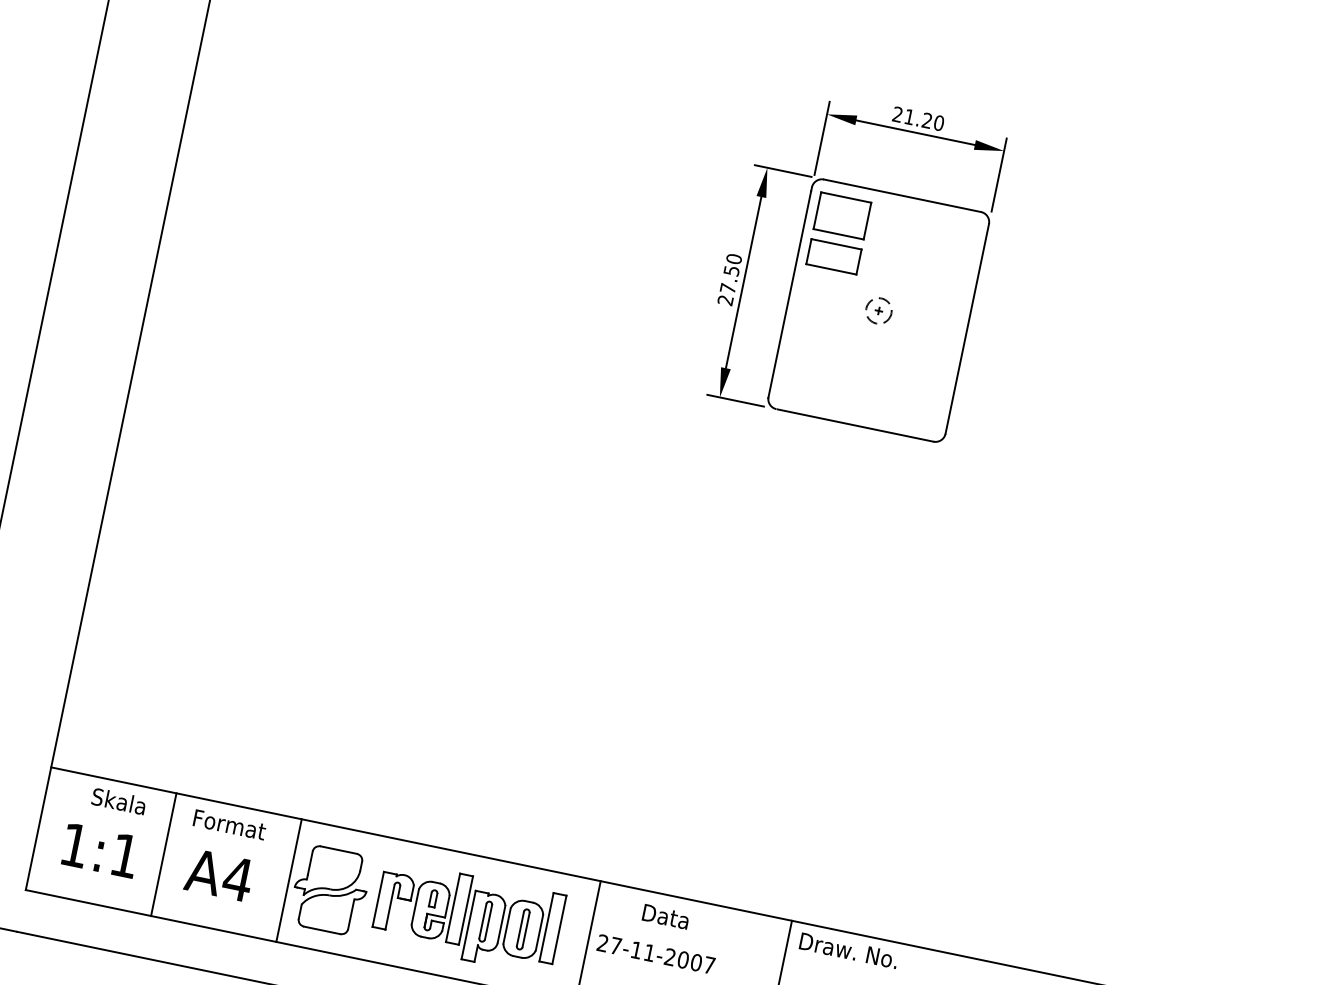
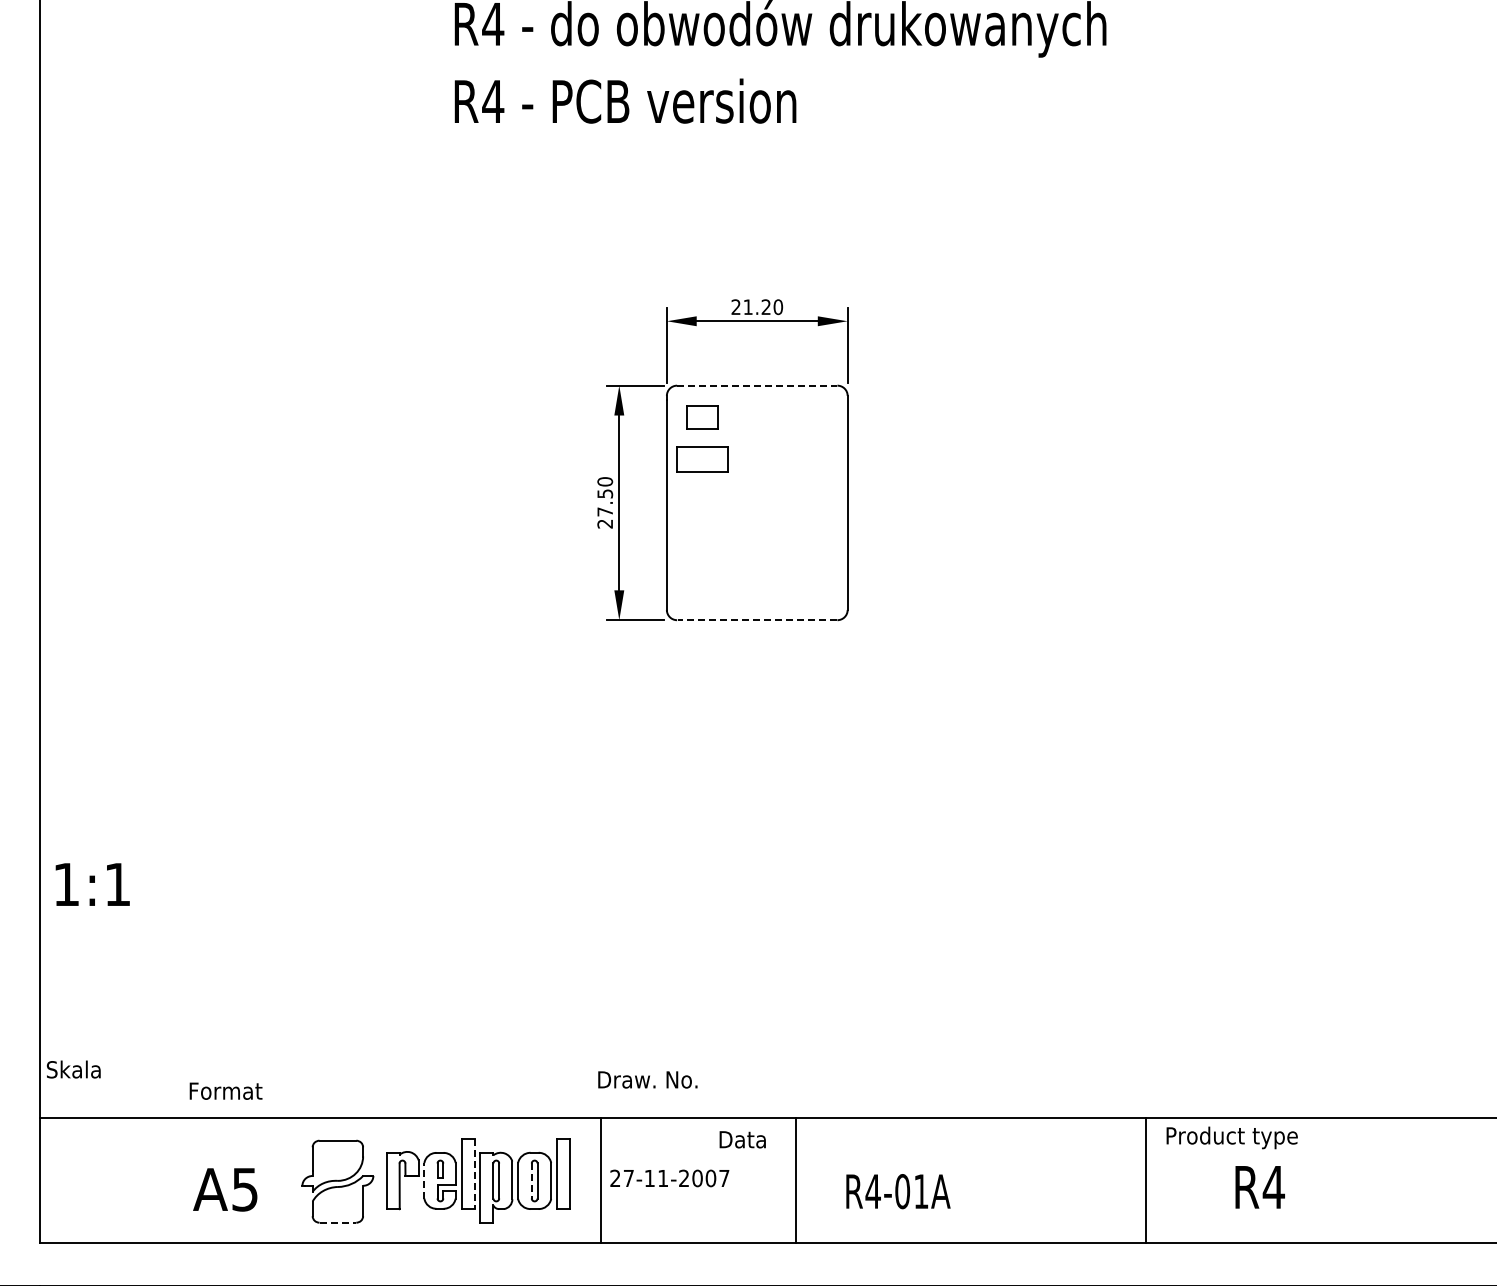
line: (902, 195) -> (757, 385), solid -> dashed
part: (842, 215) -> (702, 417), size x0.6
part: (879, 310) -> (757, 502), removed
line: (855, 425) -> (757, 620), solid -> dashed
text: (118, 801) -> (73, 1069), moved
text: (229, 824) -> (225, 1090), moved
text: (100, 850) -> (92, 884), moved
line: (163, 854) -> (167, 1180), removed
text: (237, 878) -> (244, 1189), A4 -> A5
line: (289, 880) -> (295, 1180), removed
line: (415, 906) -> (424, 1180), solid -> dashed
line: (465, 910) -> (474, 1174), solid -> dashed
text: (665, 916) -> (742, 1139), moved
line: (520, 929) -> (531, 1181), solid -> dashed
line: (322, 930) -> (338, 1222), solid -> dashed
text: (848, 950) -> (647, 1079), moved

